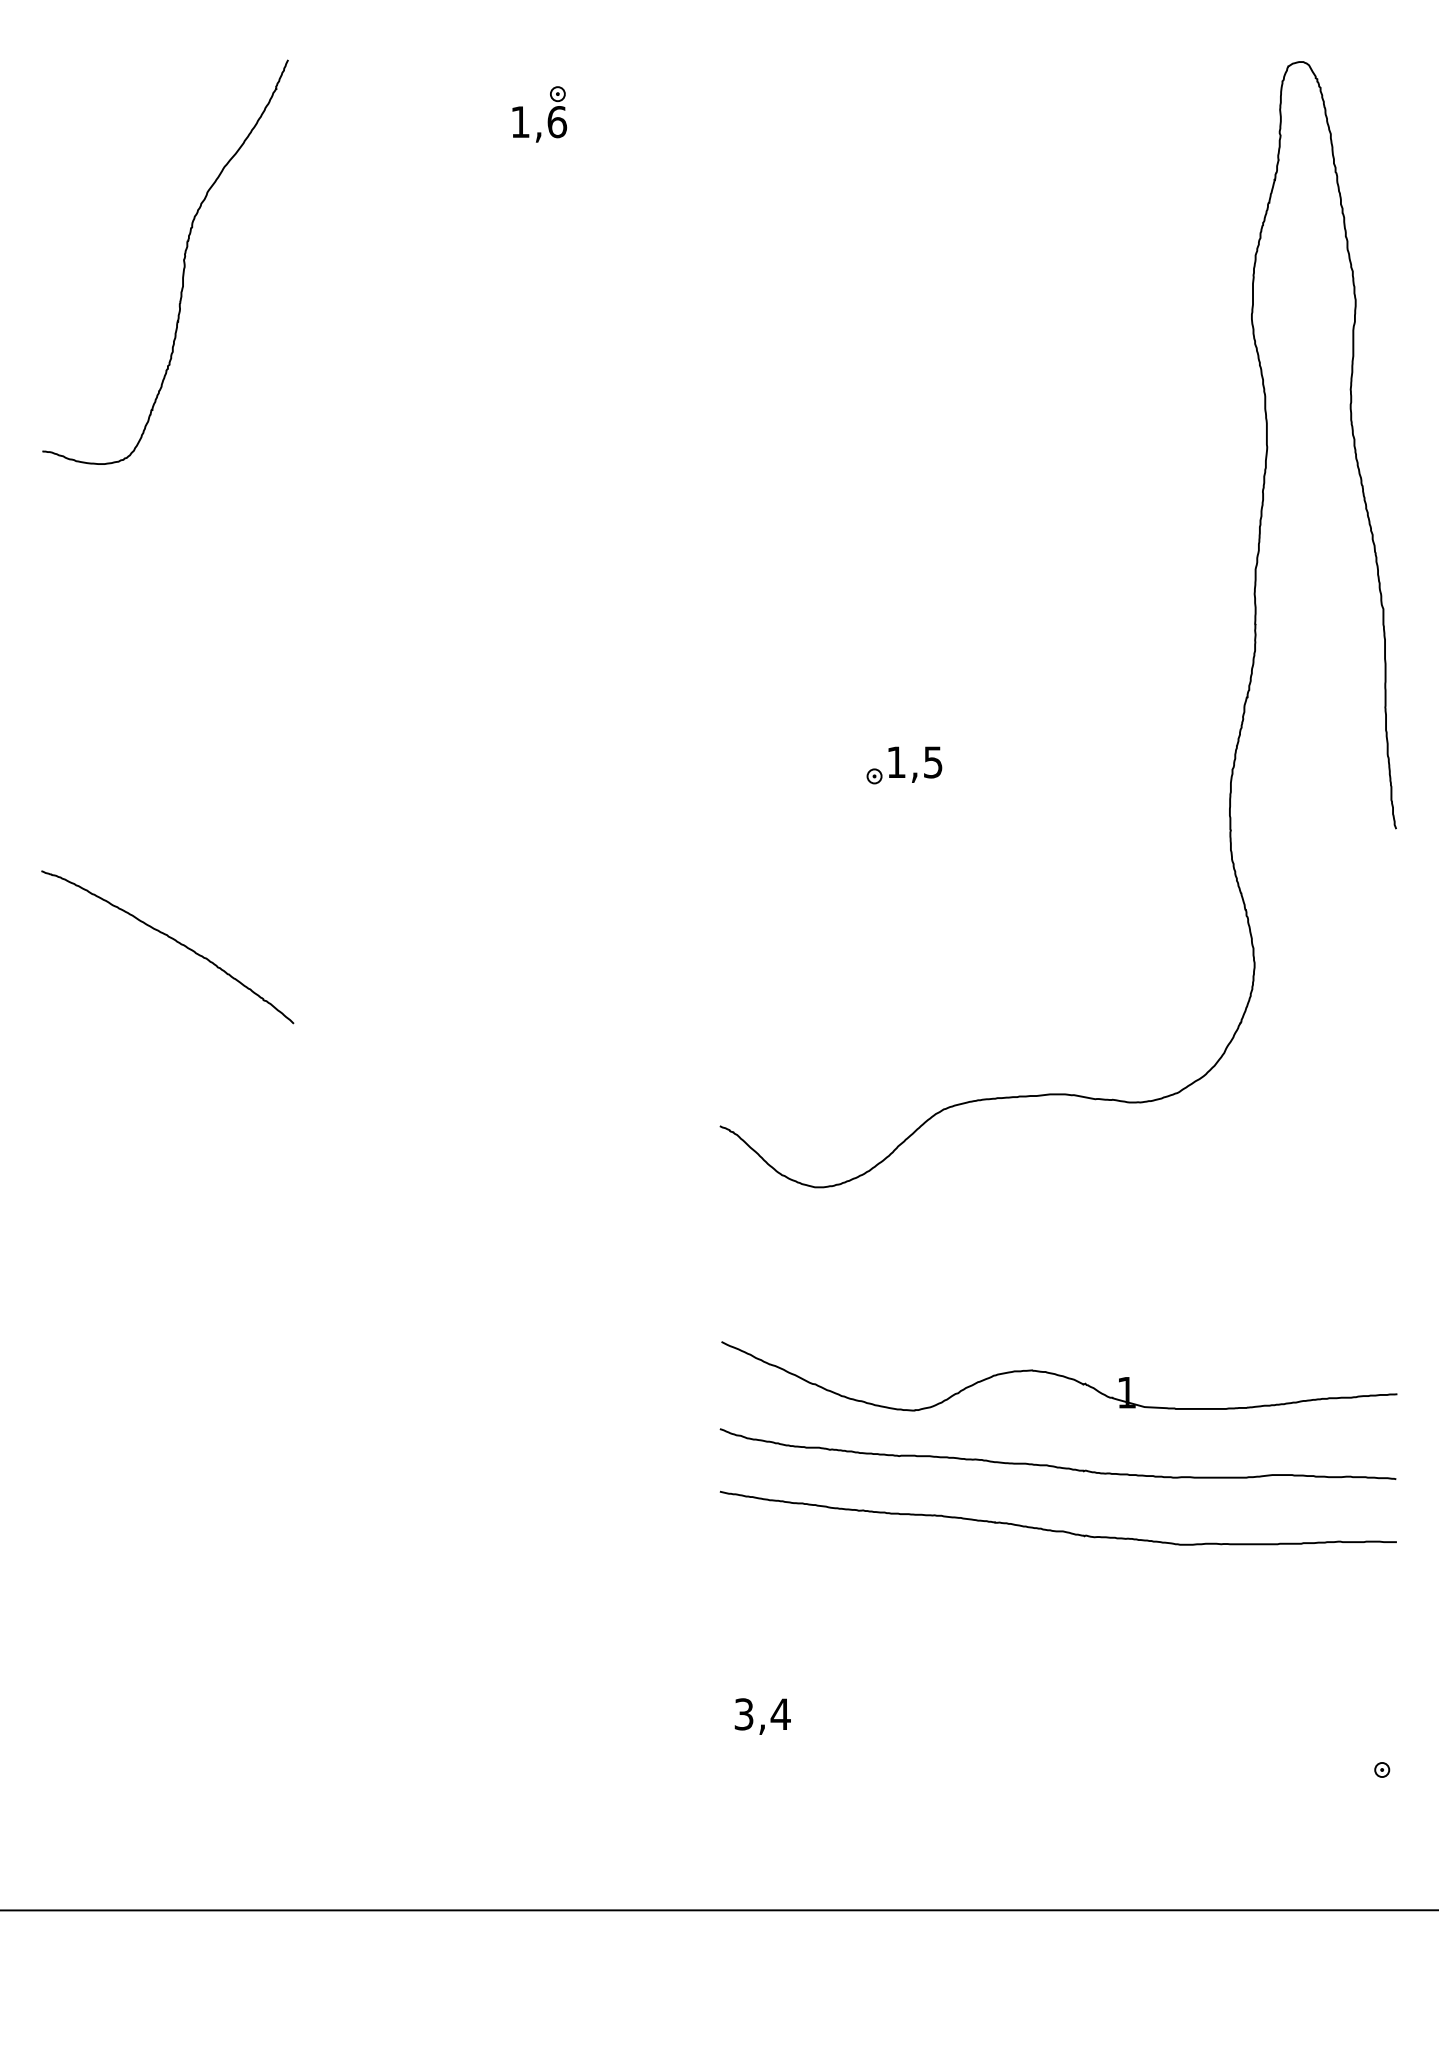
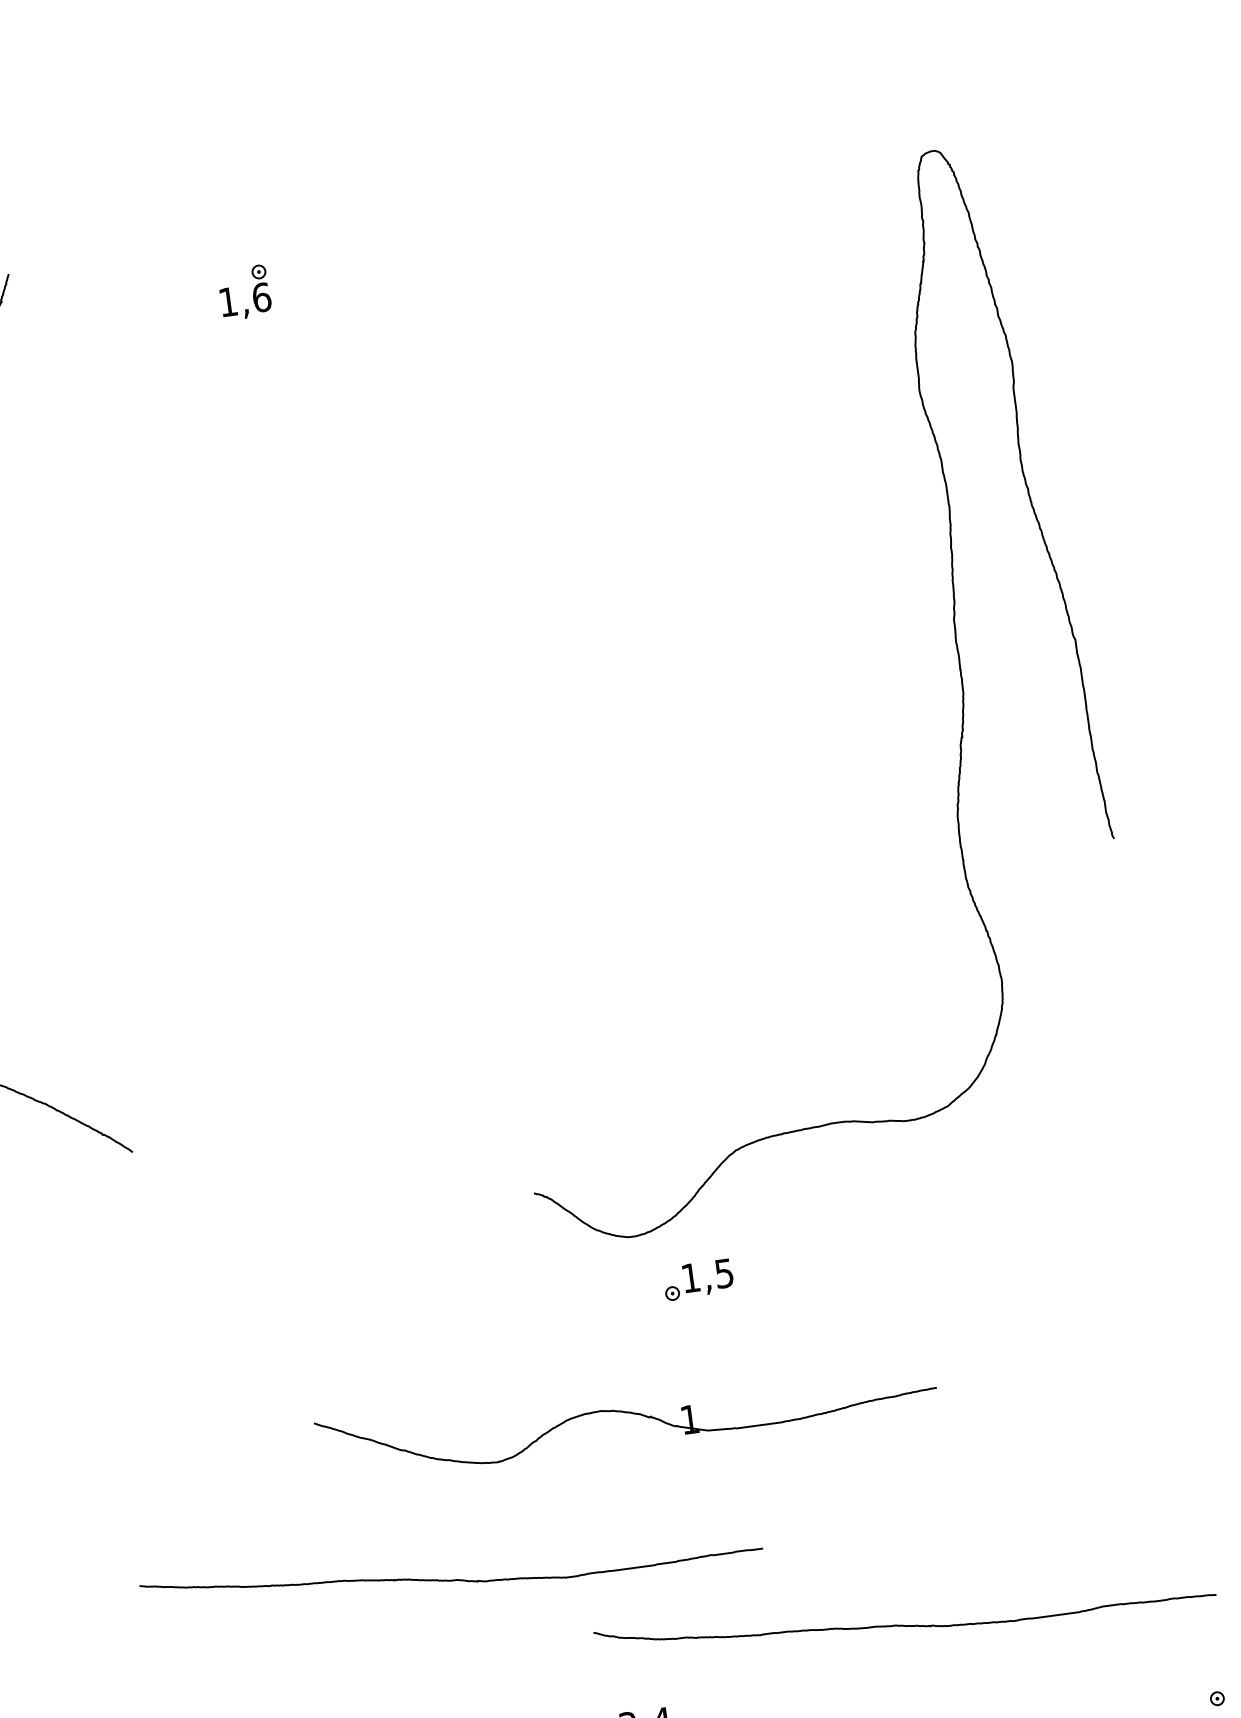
part: (904, 765) -> (698, 1279), moved
part: (1059, 1376) -> (626, 1413), moved
curve: (1054, 1465) -> (903, 1624), moved
curve: (1057, 1530) -> (452, 1579), moved

